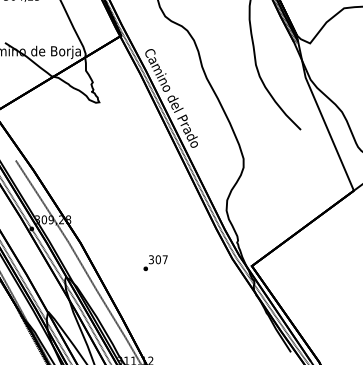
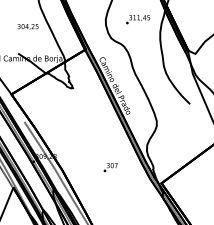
text: (155, 263) -> (110, 167), moved

